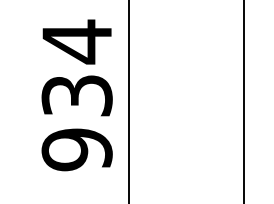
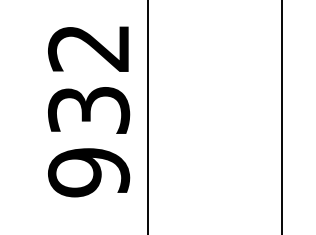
text: (76, 42) -> (88, 48), 934 -> 932

